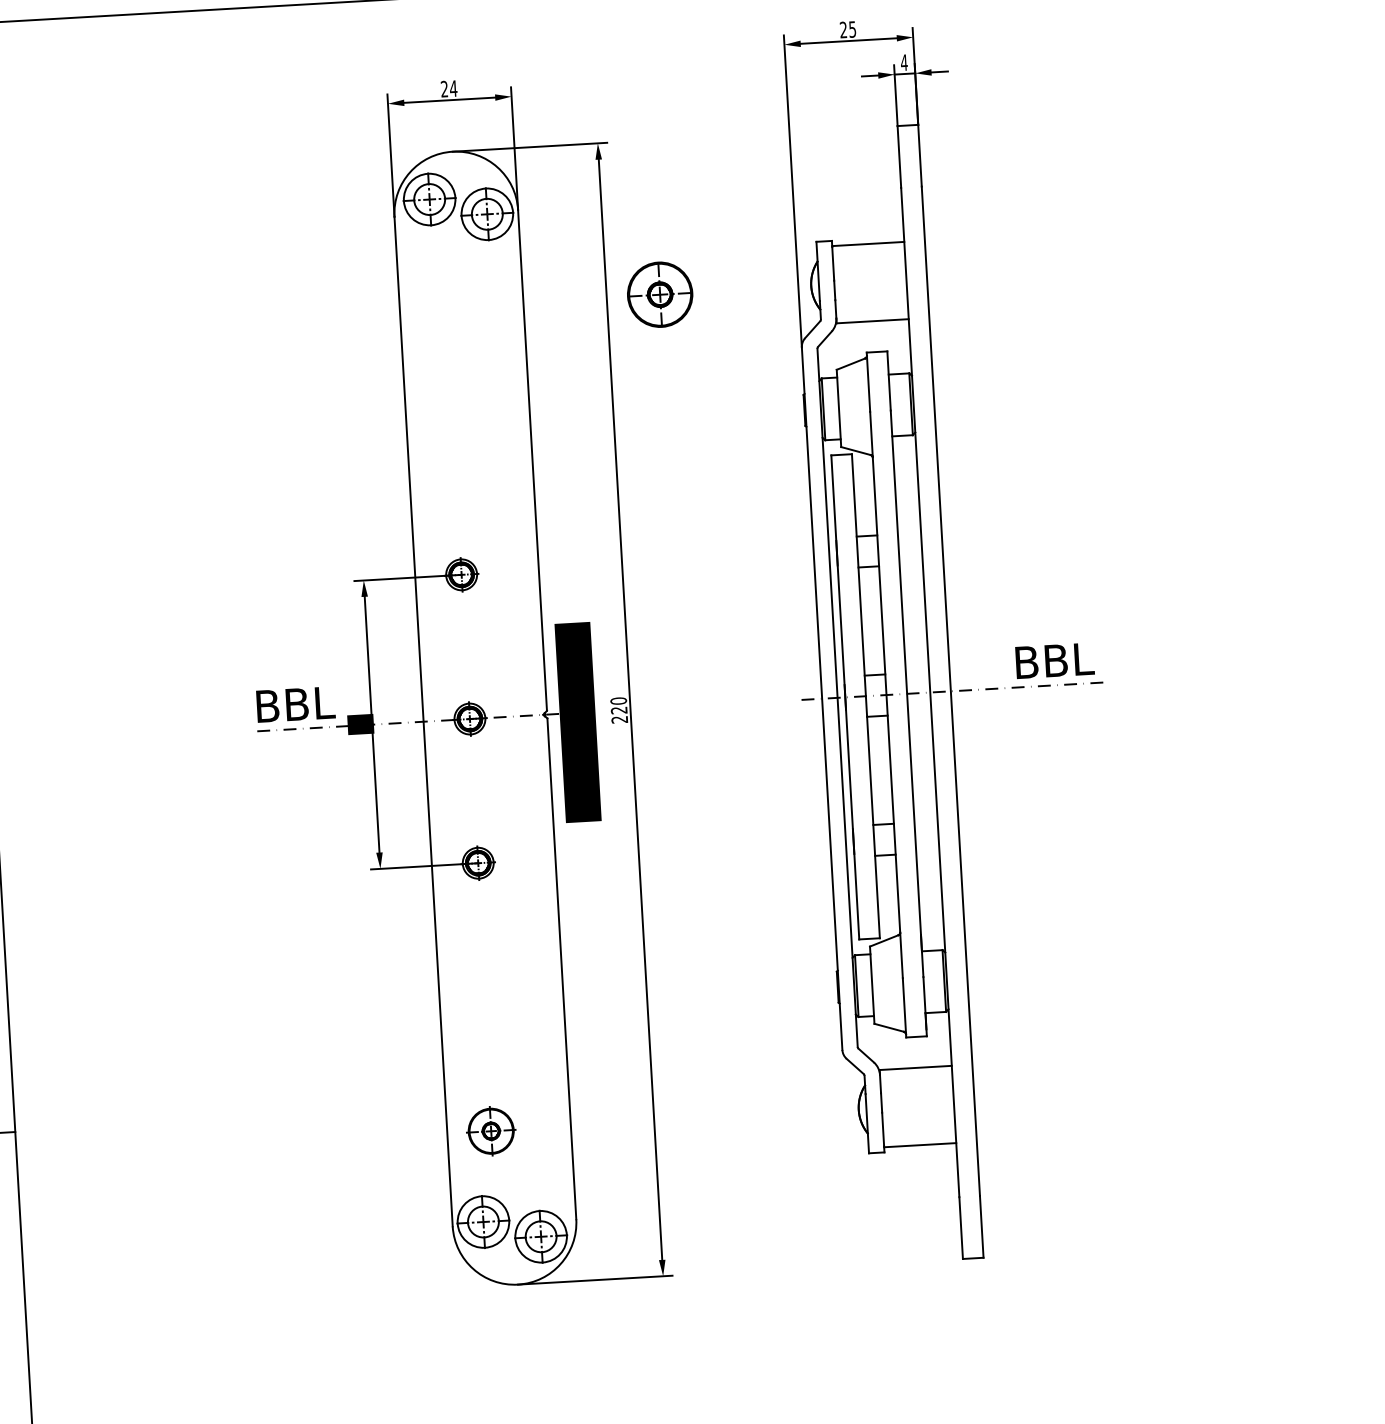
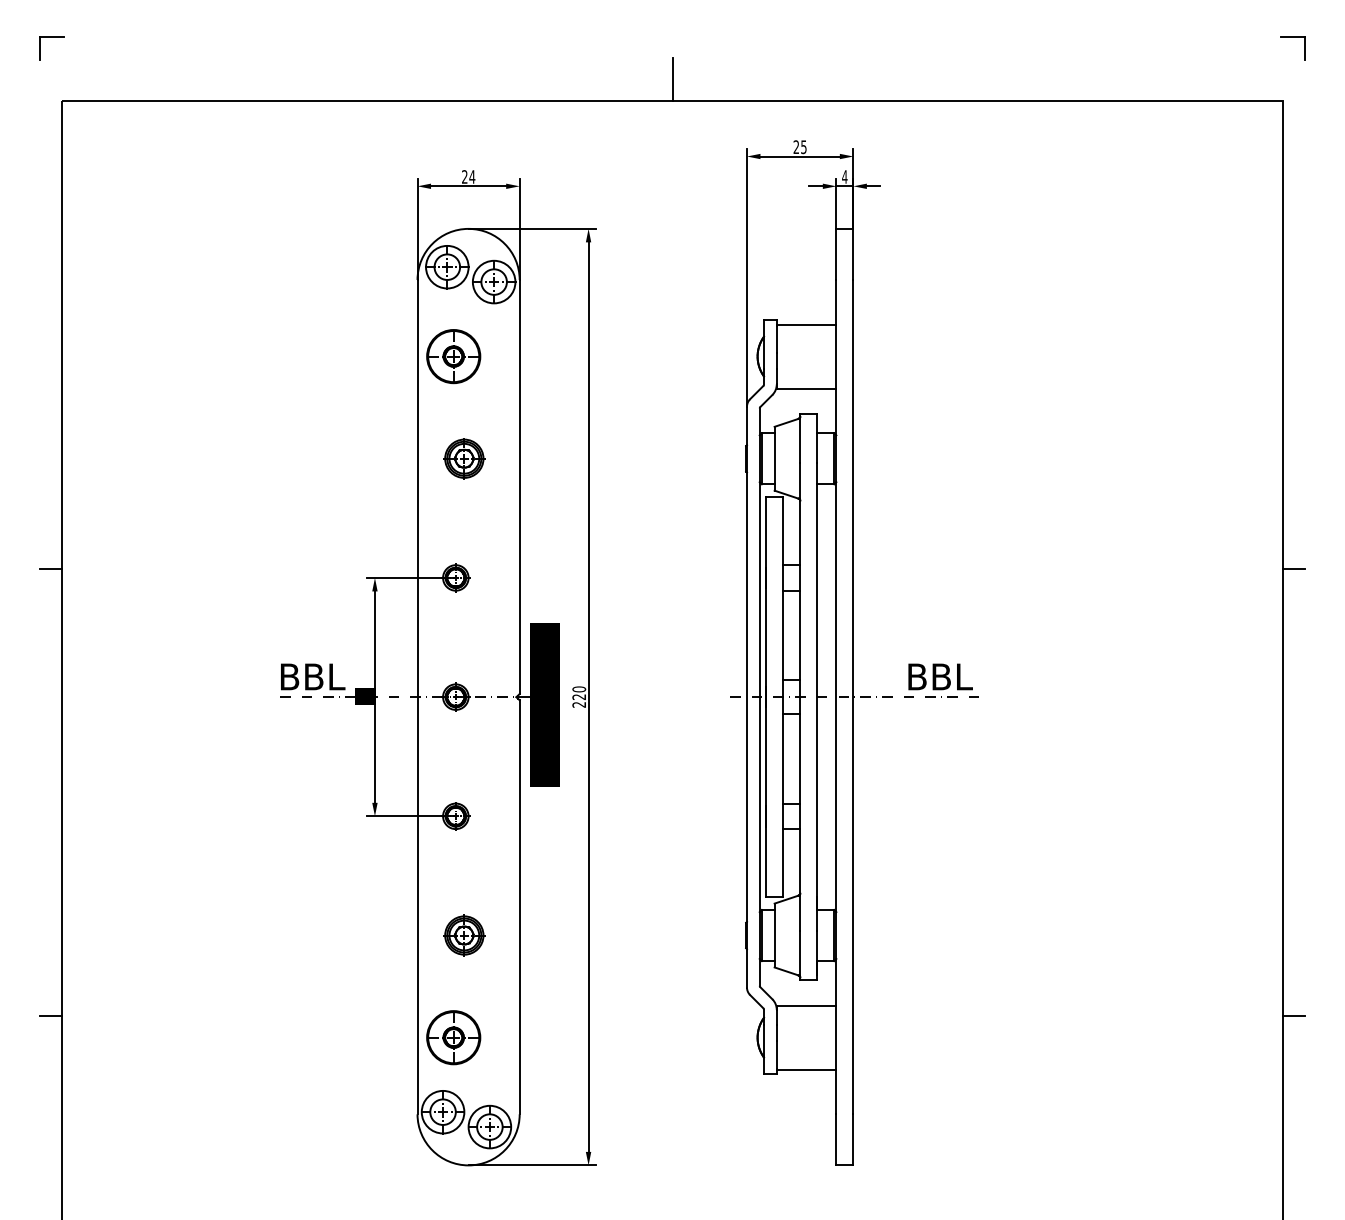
part: (659, 294) -> (453, 356), moved
part: (463, 429) -> (464, 458), added
part: (497, 1006) -> (464, 935), added
part: (490, 1130) -> (453, 1037), size x1.43

